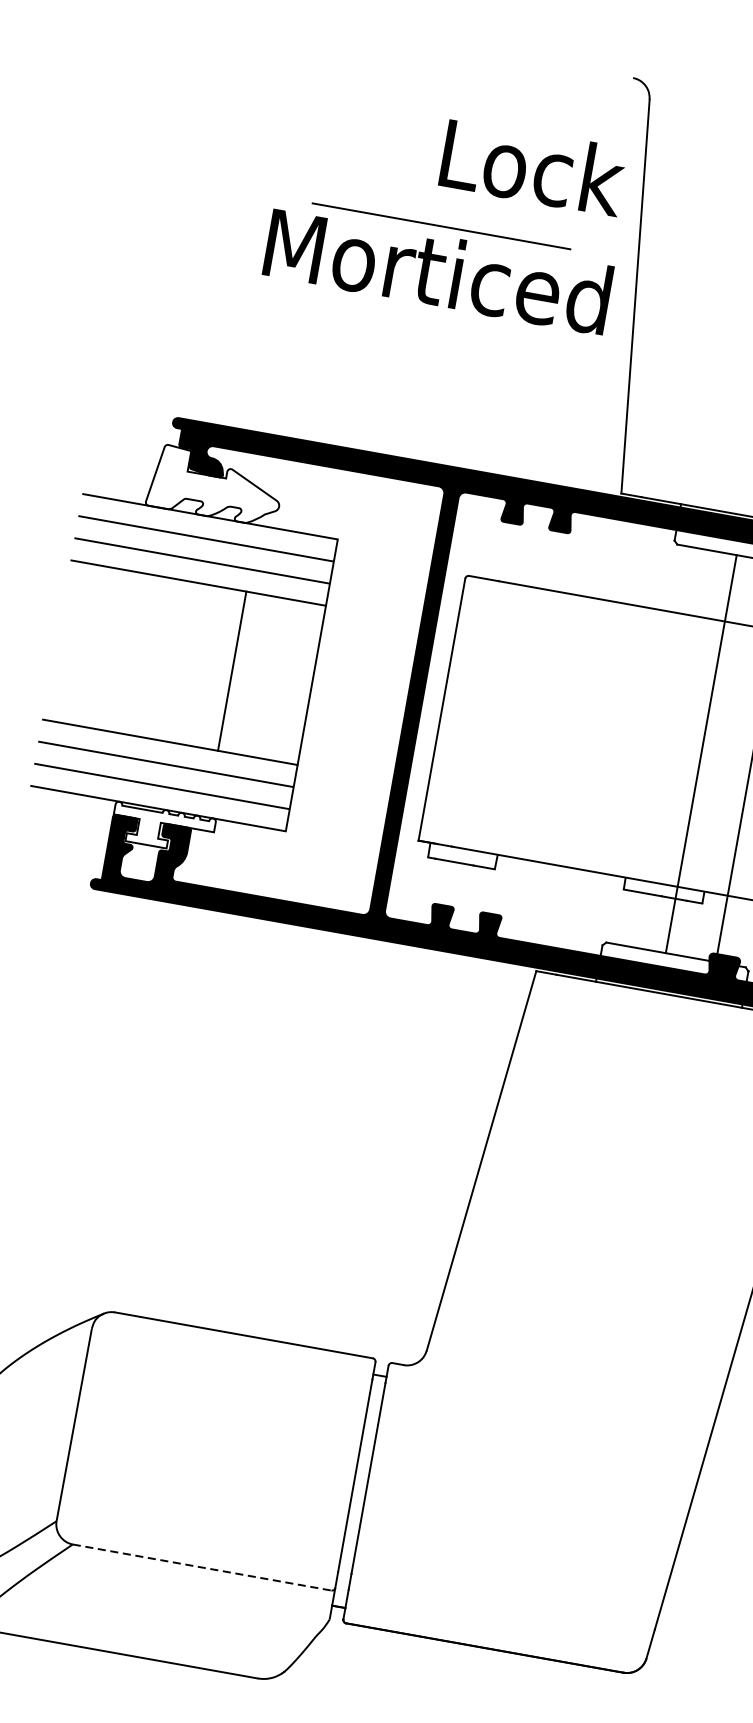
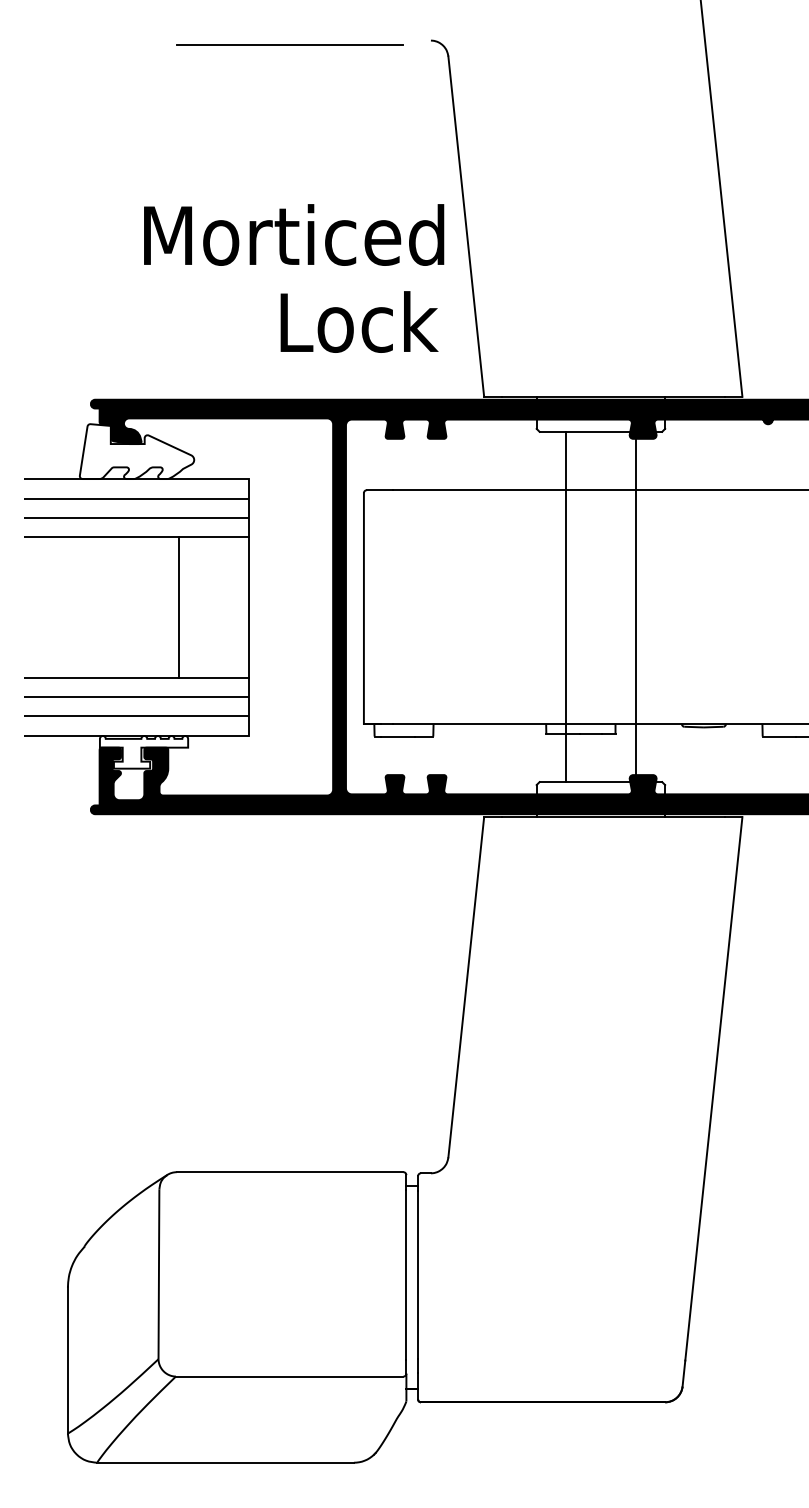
text: (533, 166) -> (359, 321), moved
line: (440, 225) -> (289, 44), moved
line: (700, 753) -> (565, 606), moved
line: (201, 1567) -> (289, 1376), dashed -> solid

